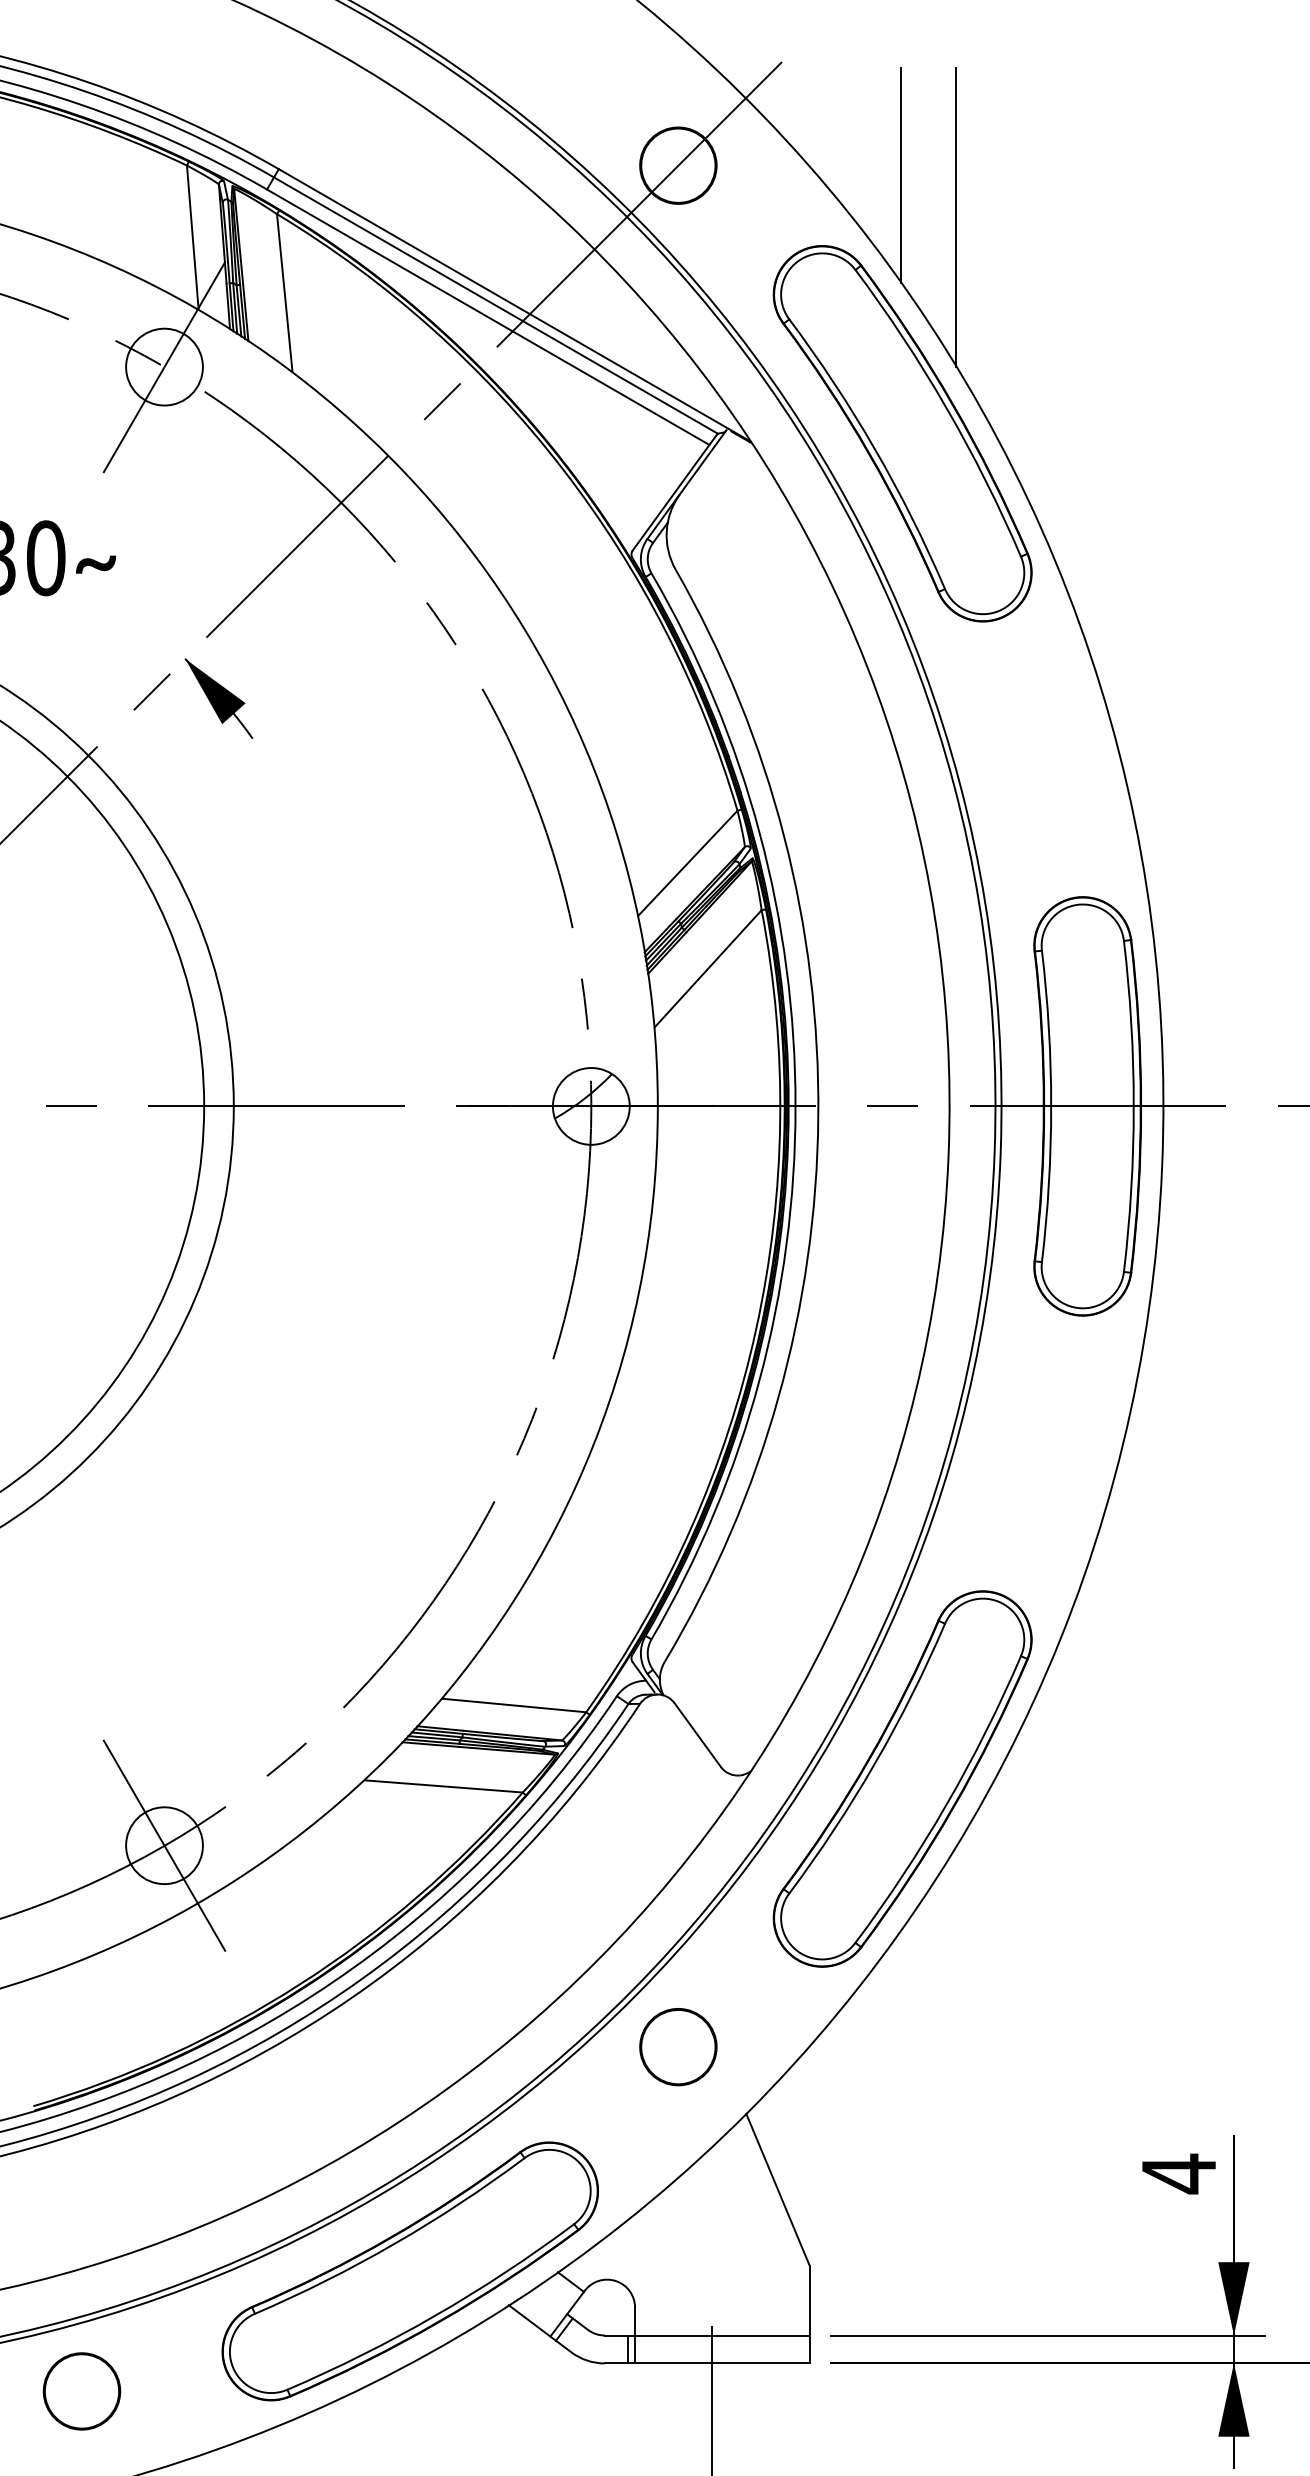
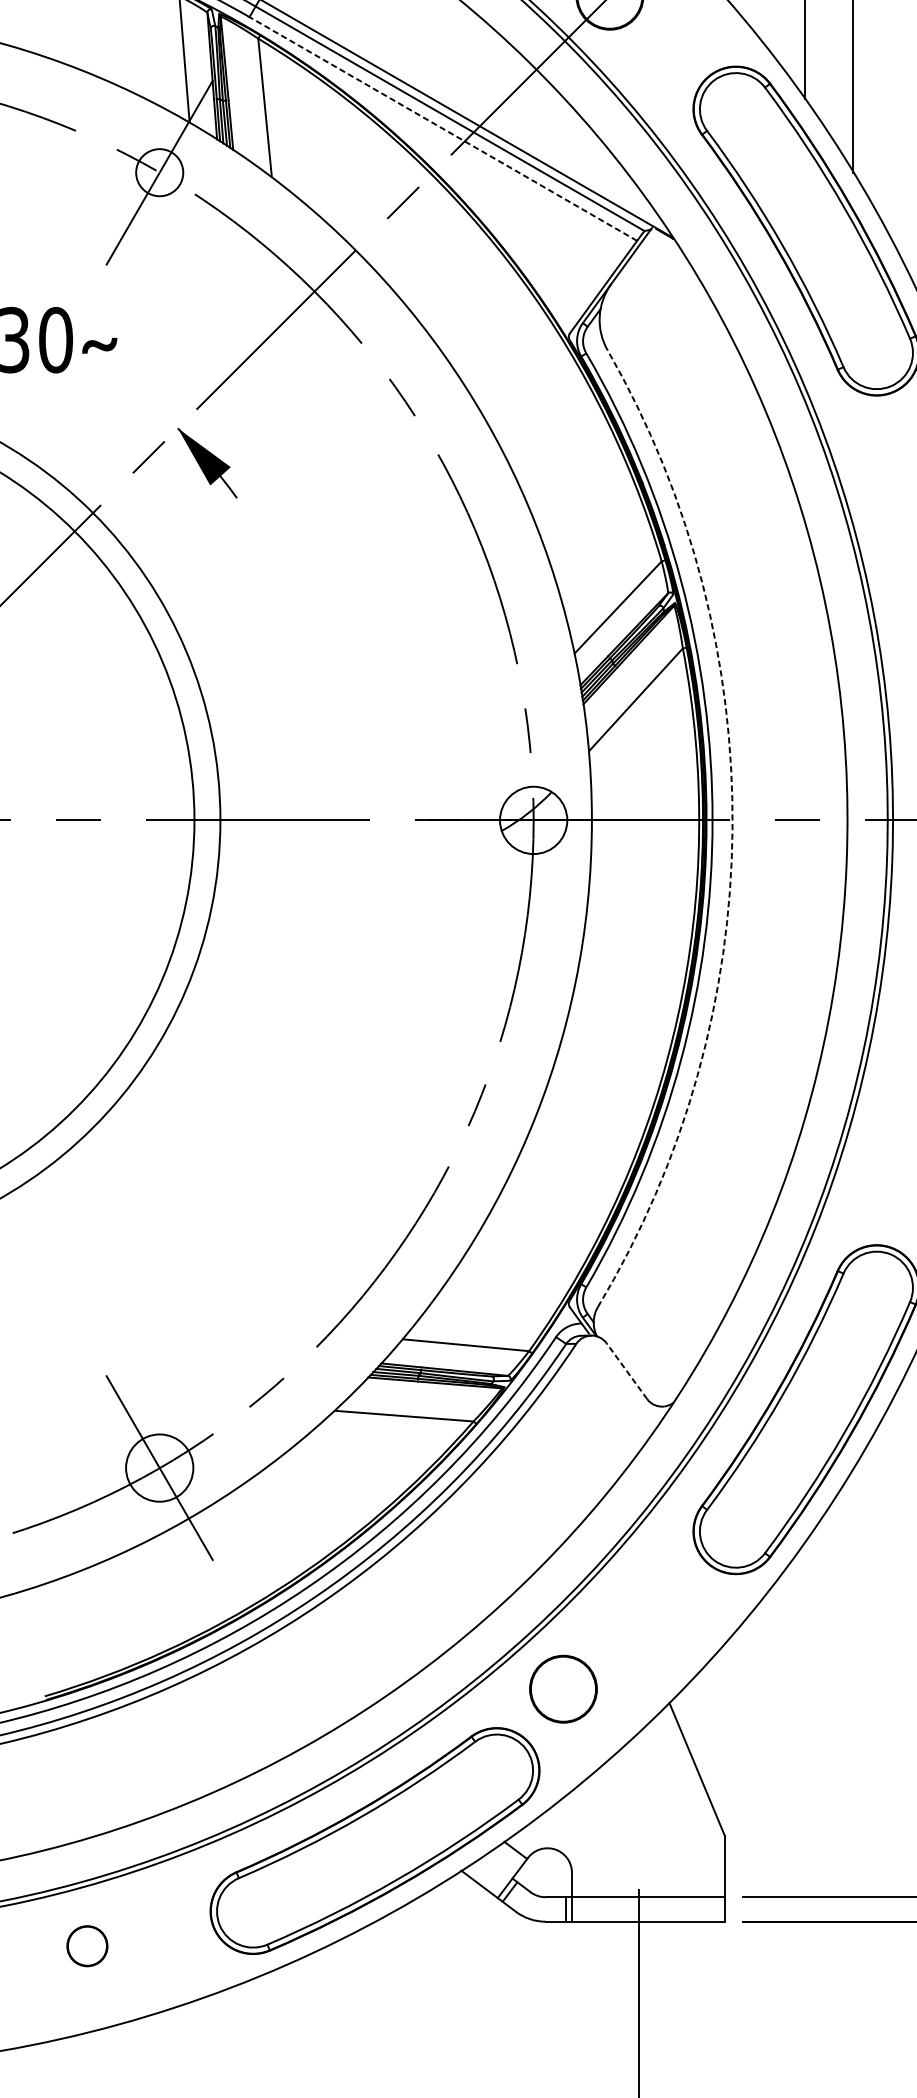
line: (487, 317) -> (442, 129), solid -> dashed
circle: (164, 366) -> (159, 172), size x0.7
arc: (818, 1117) -> (732, 830), solid -> dashed
line: (697, 1734) -> (626, 1370), solid -> dashed
circle: (678, 2047) -> (563, 1689), moved
part: (81, 2391) -> (86, 1946), size x0.6

